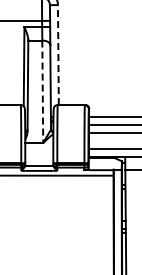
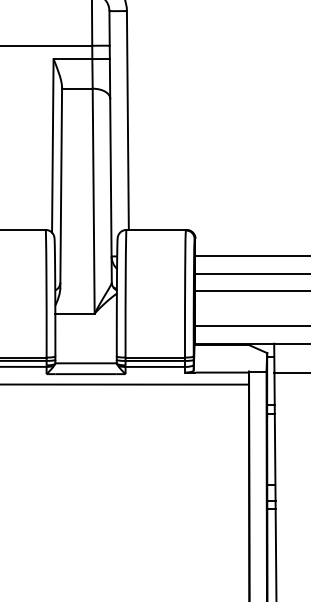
line: (58, 55) -> (128, 121), dashed -> solid
line: (42, 92) -> (93, 202), dashed -> solid

